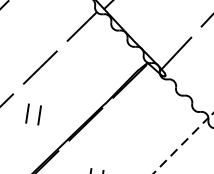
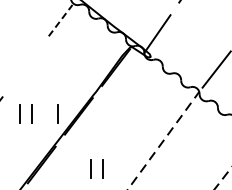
line: (81, 26) -> (60, 20), solid -> dashed
line: (40, 67) -> (25, 66), removed
line: (65, 118) -> (57, 113), added

